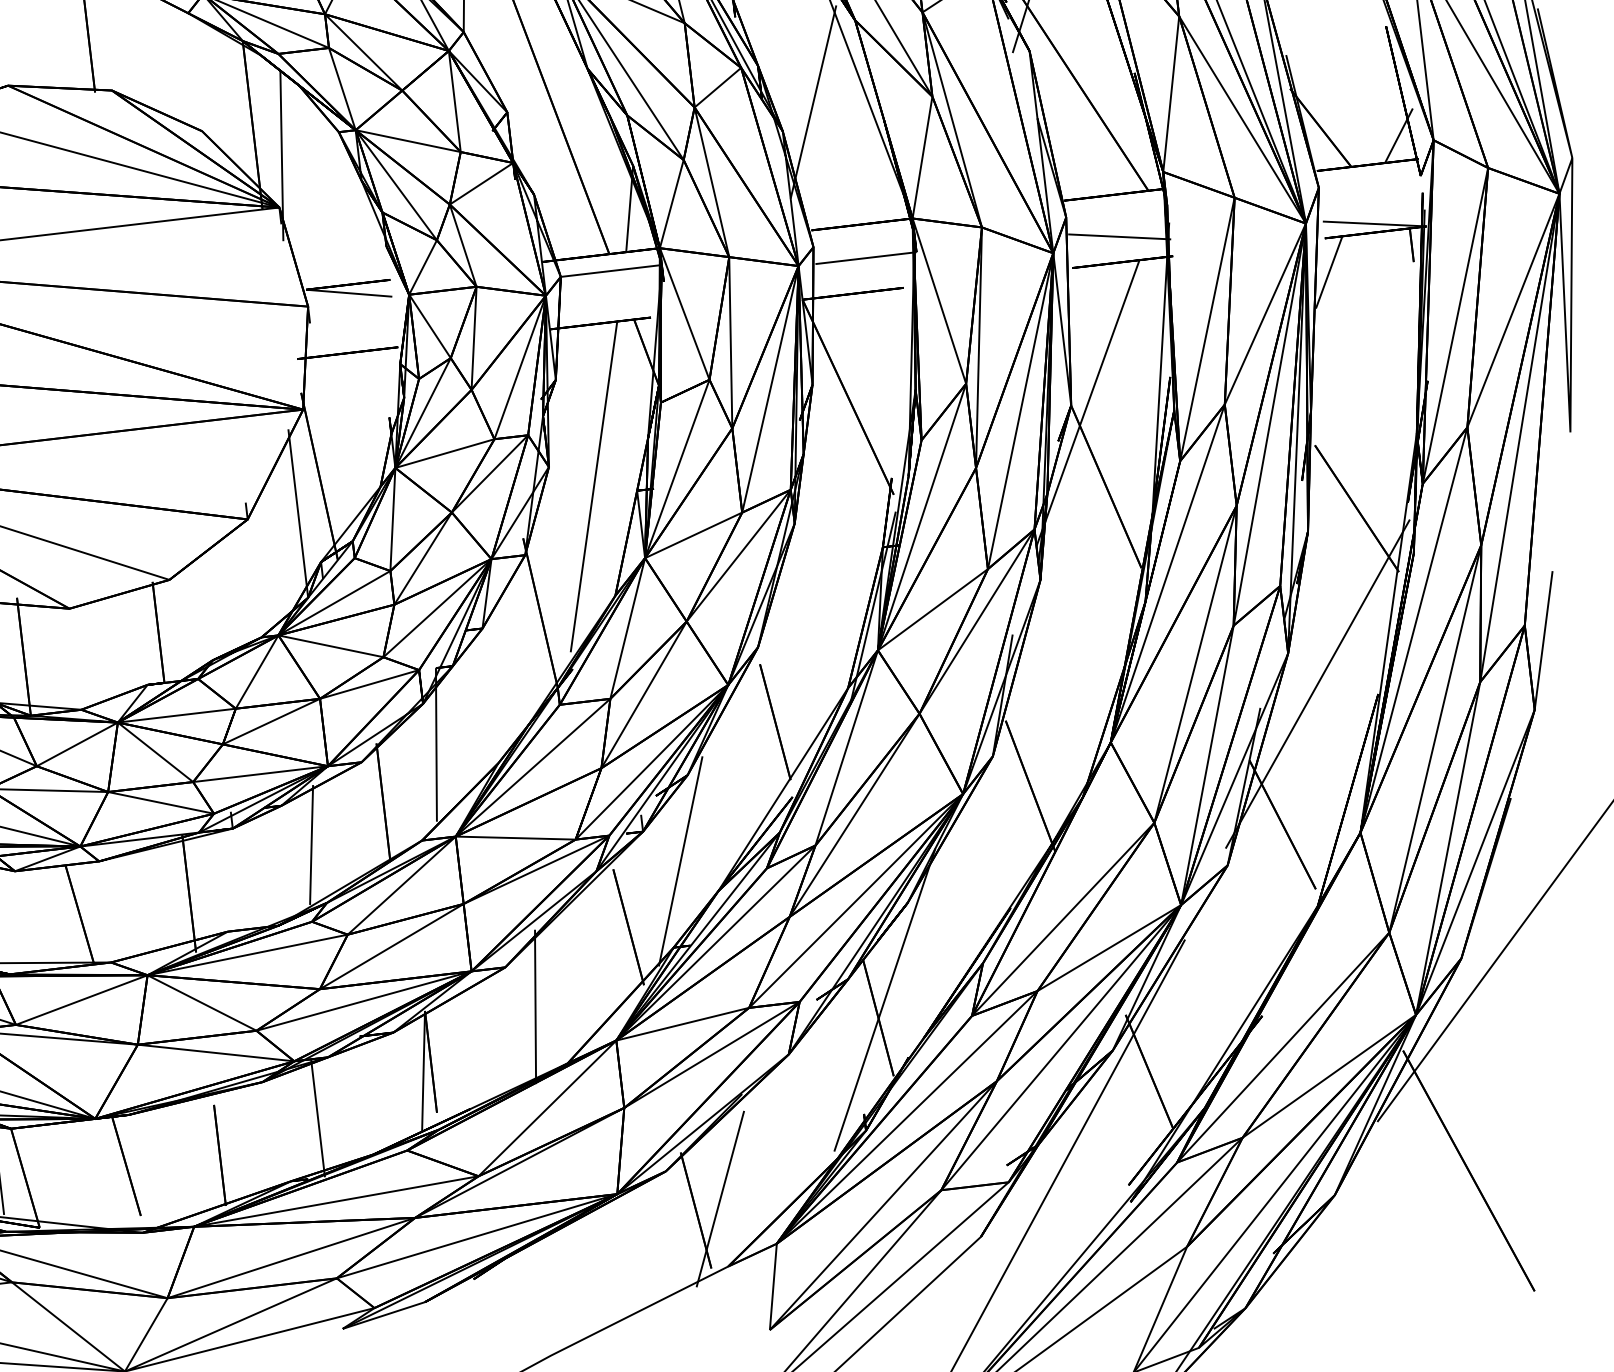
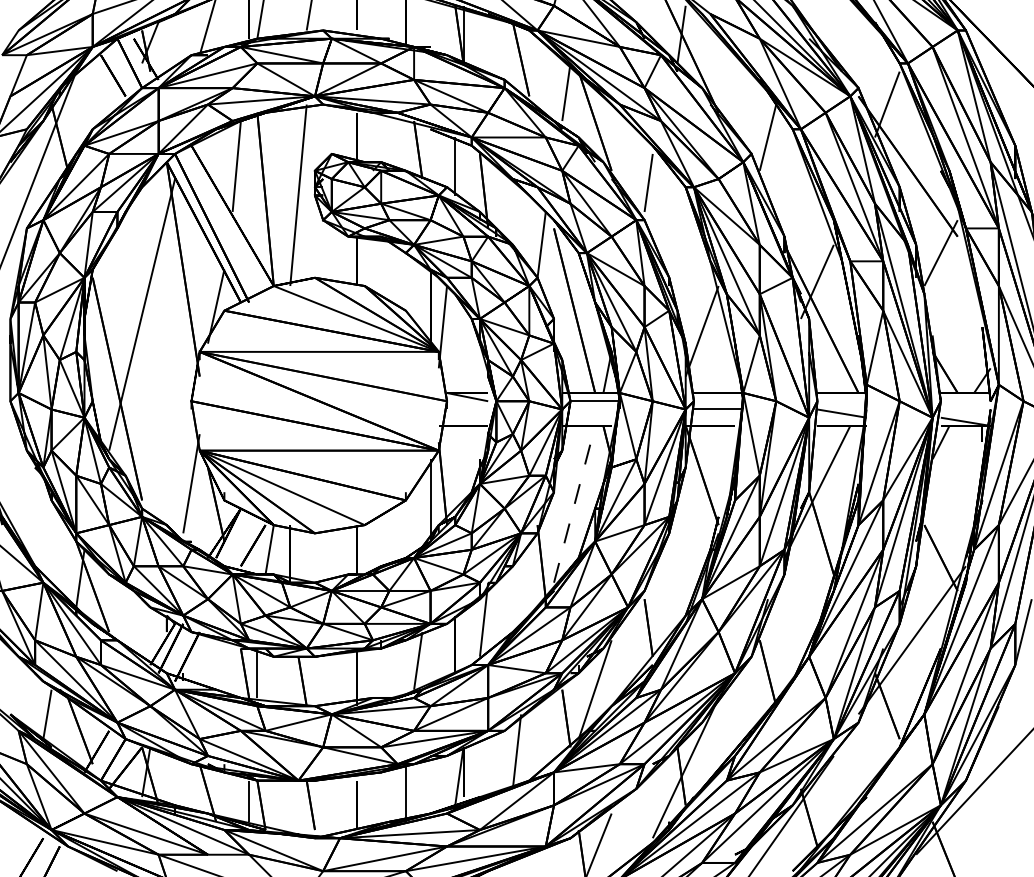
line: (593, 485) -> (574, 503), solid -> dashed

